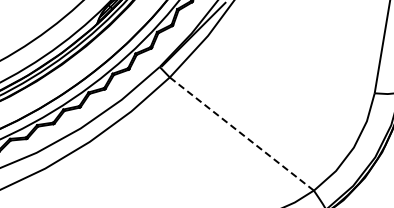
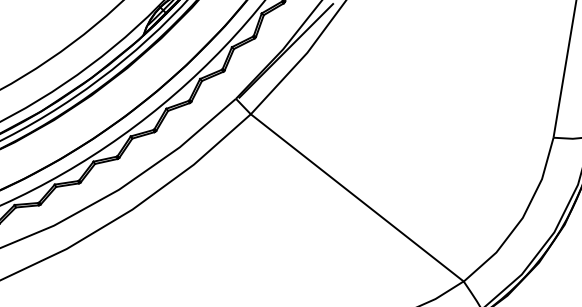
line: (241, 134) -> (356, 198), dashed -> solid

